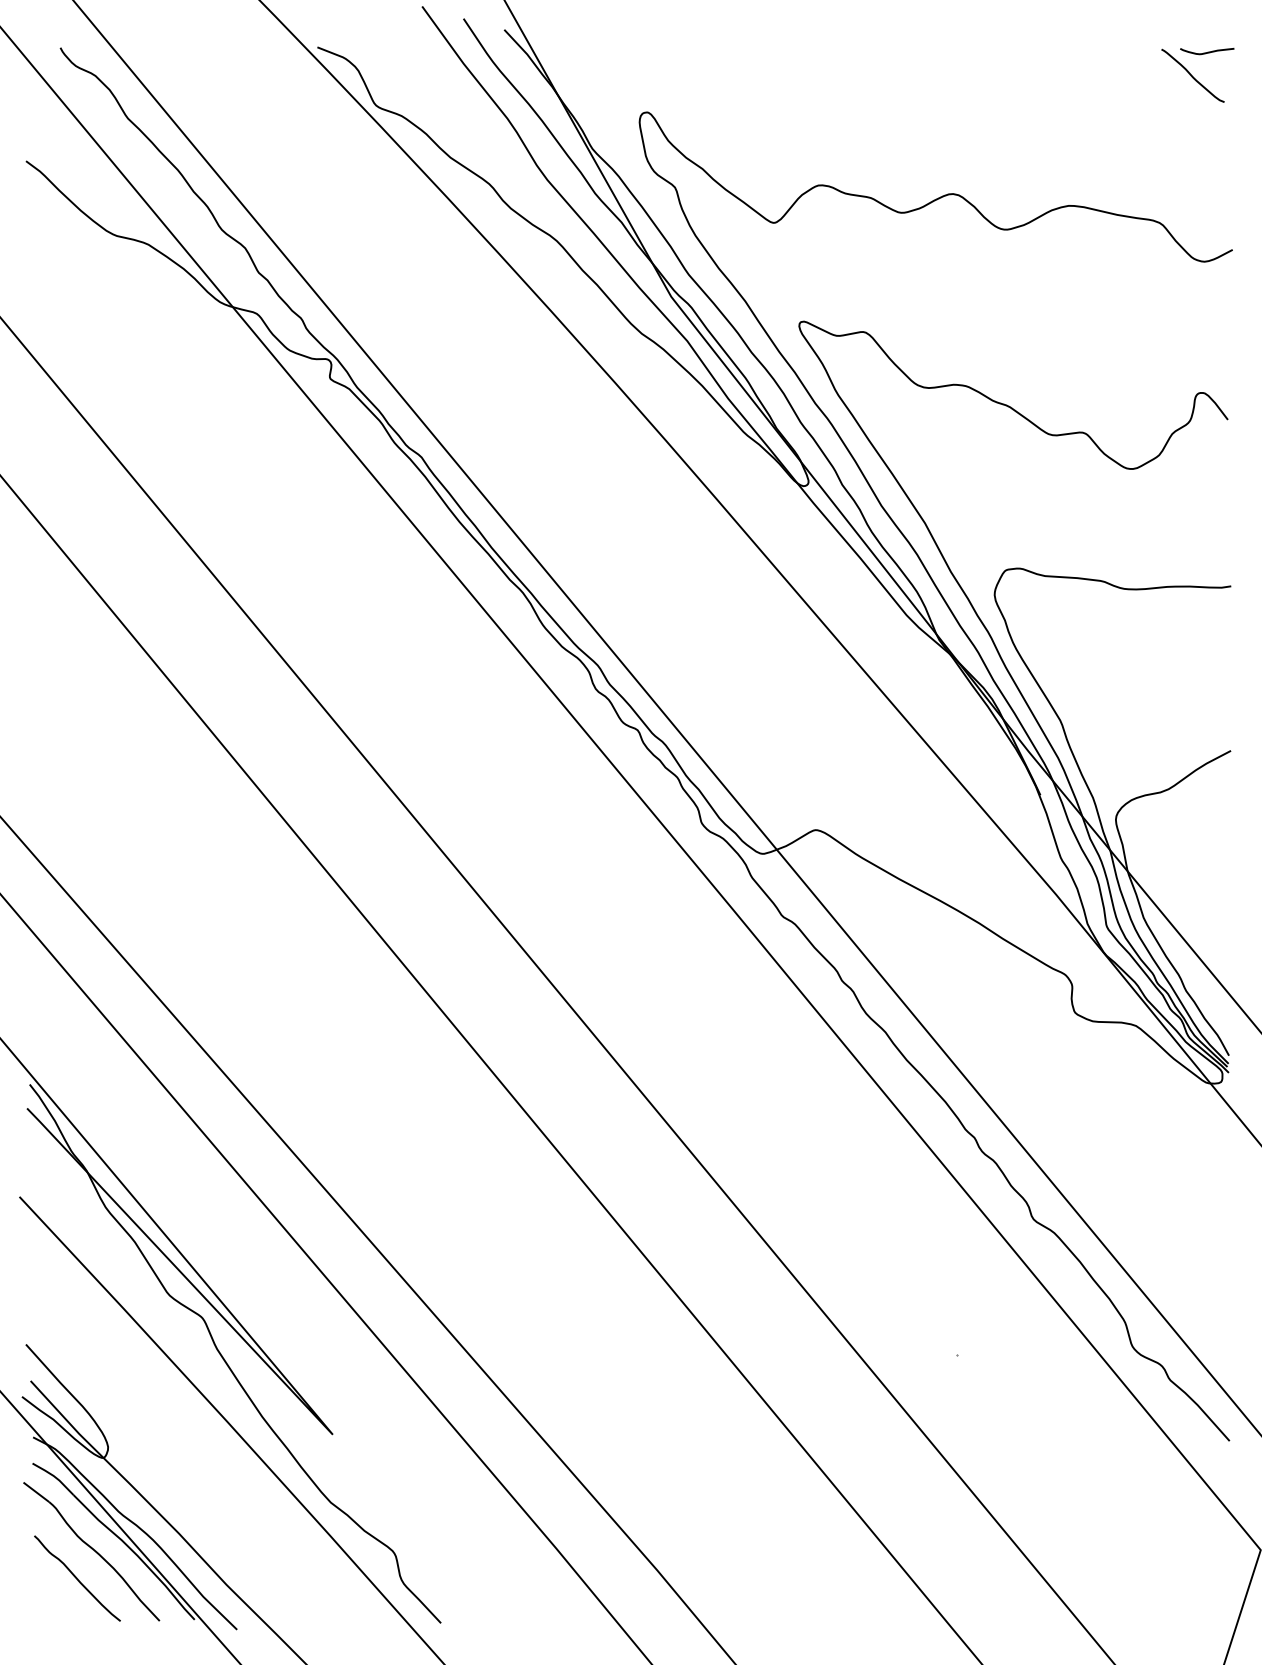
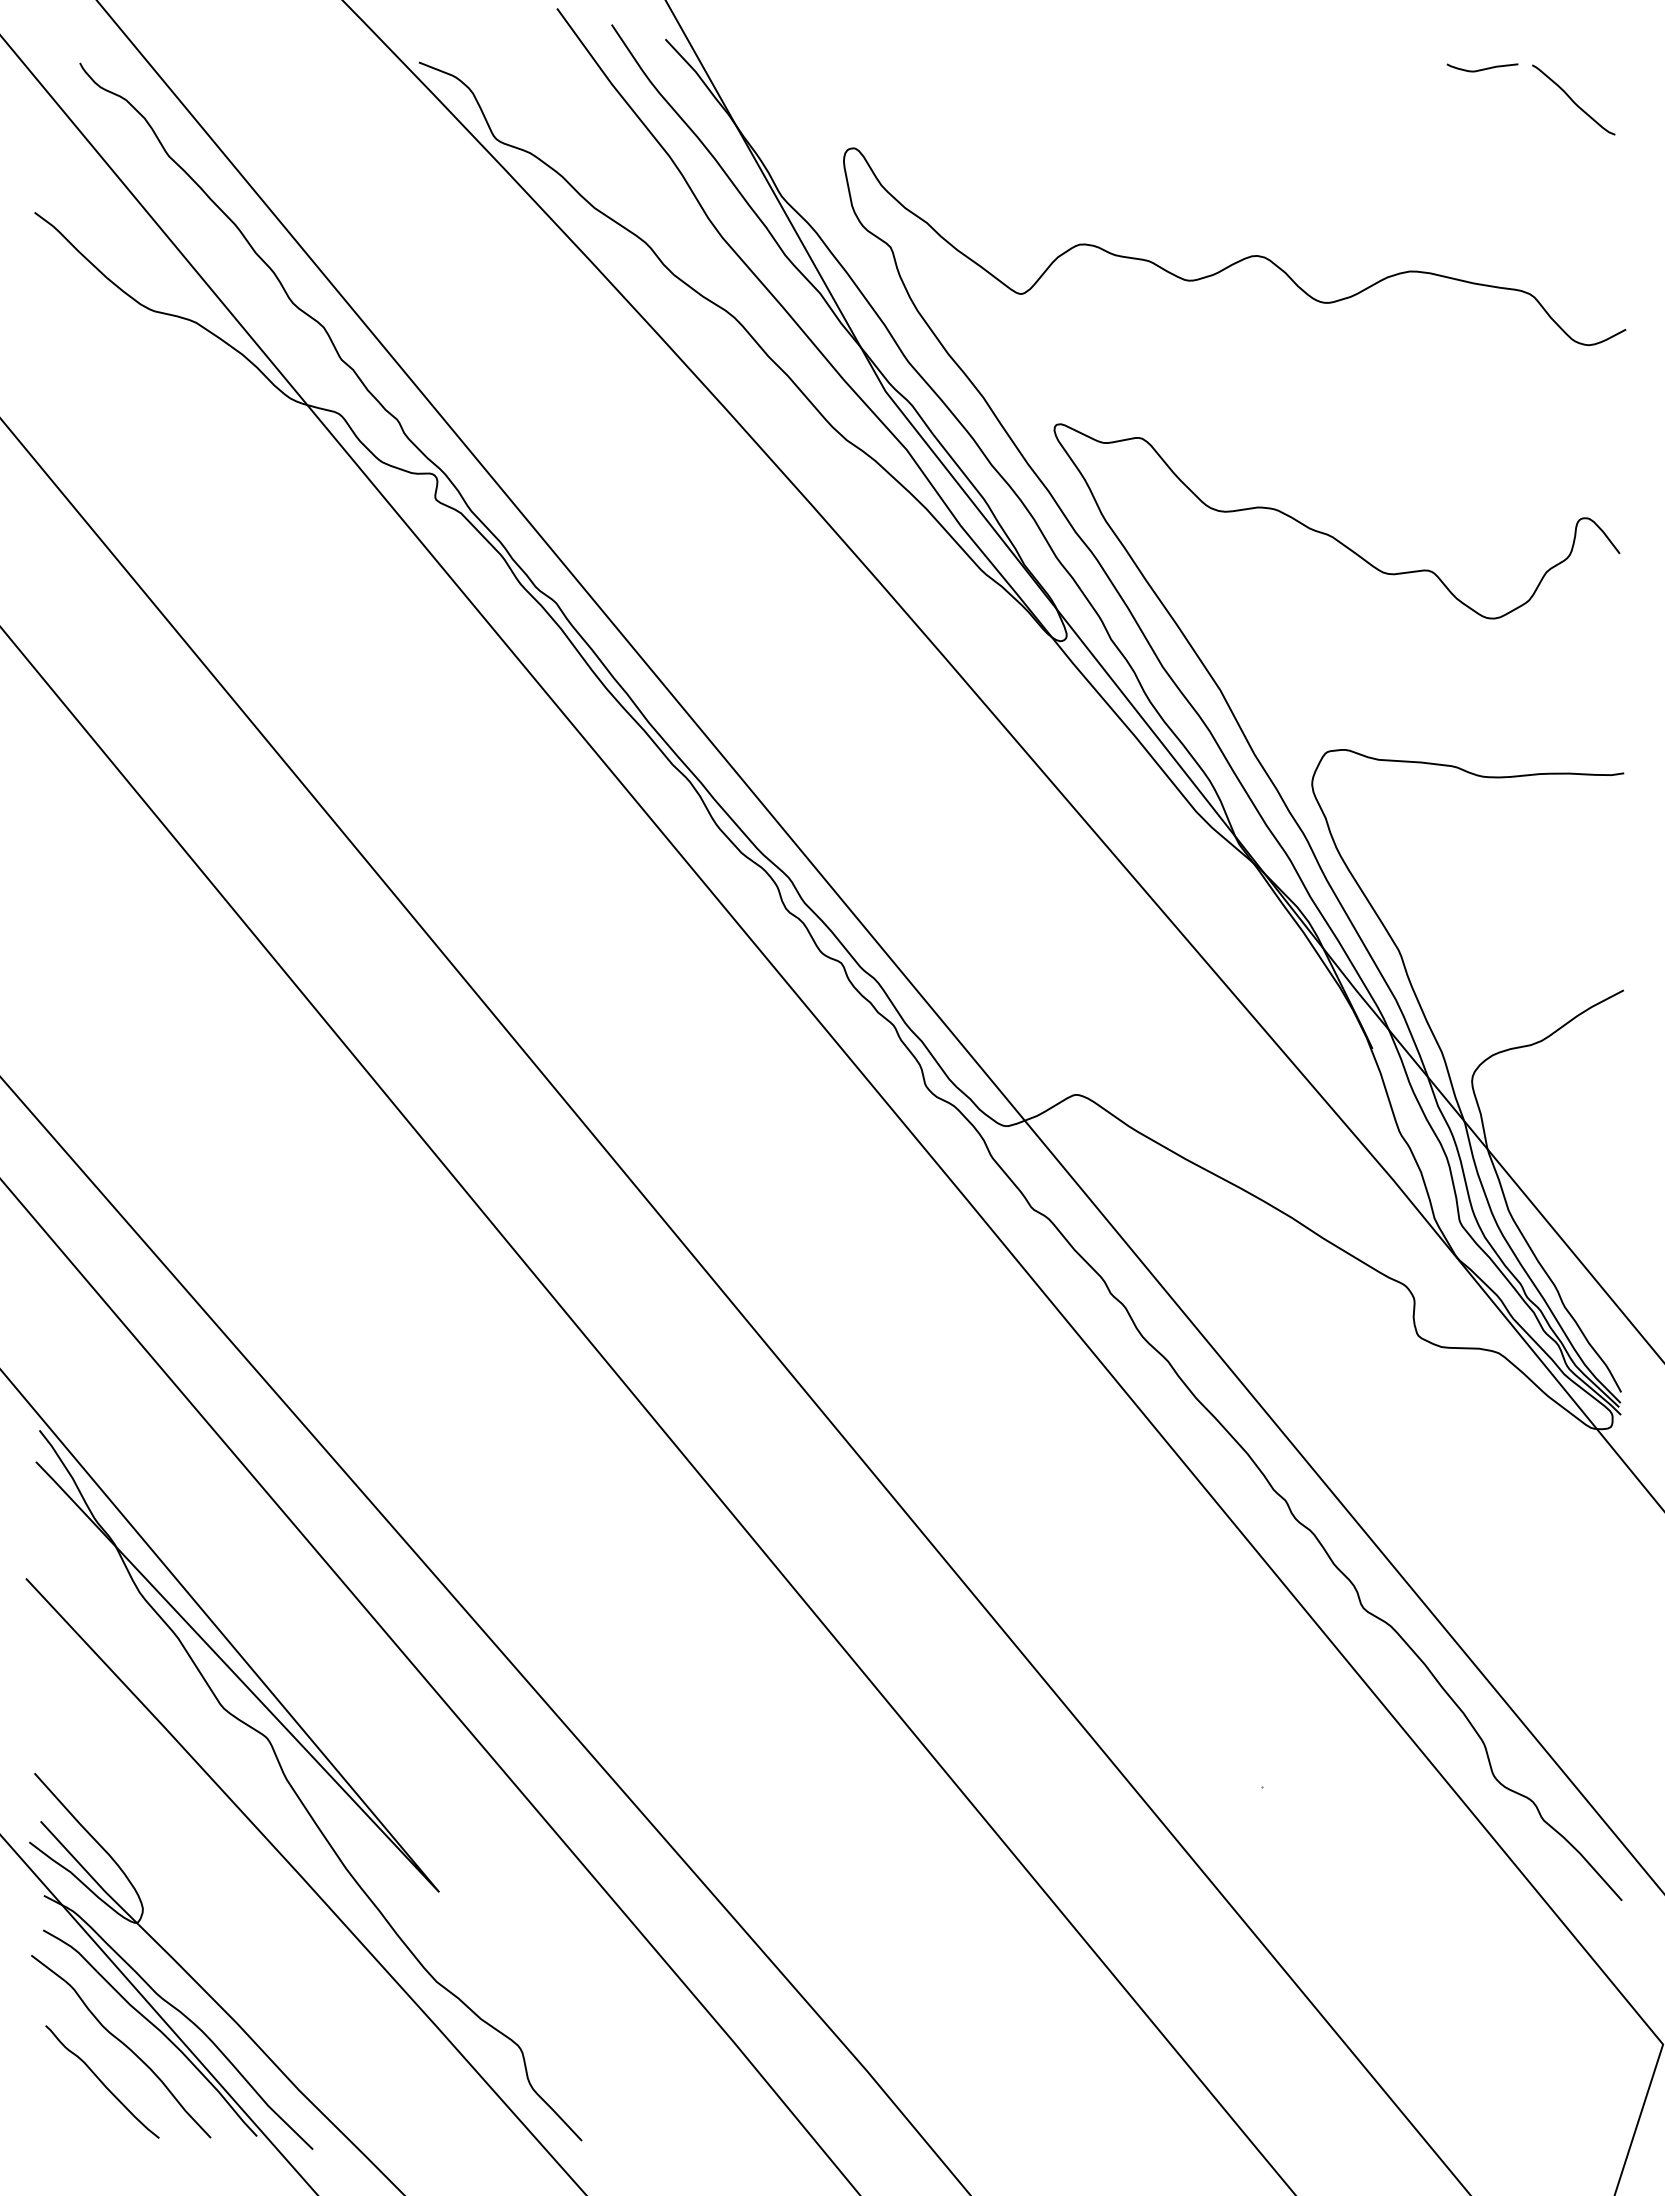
curve: (1207, 51) -> (1482, 68), moved

